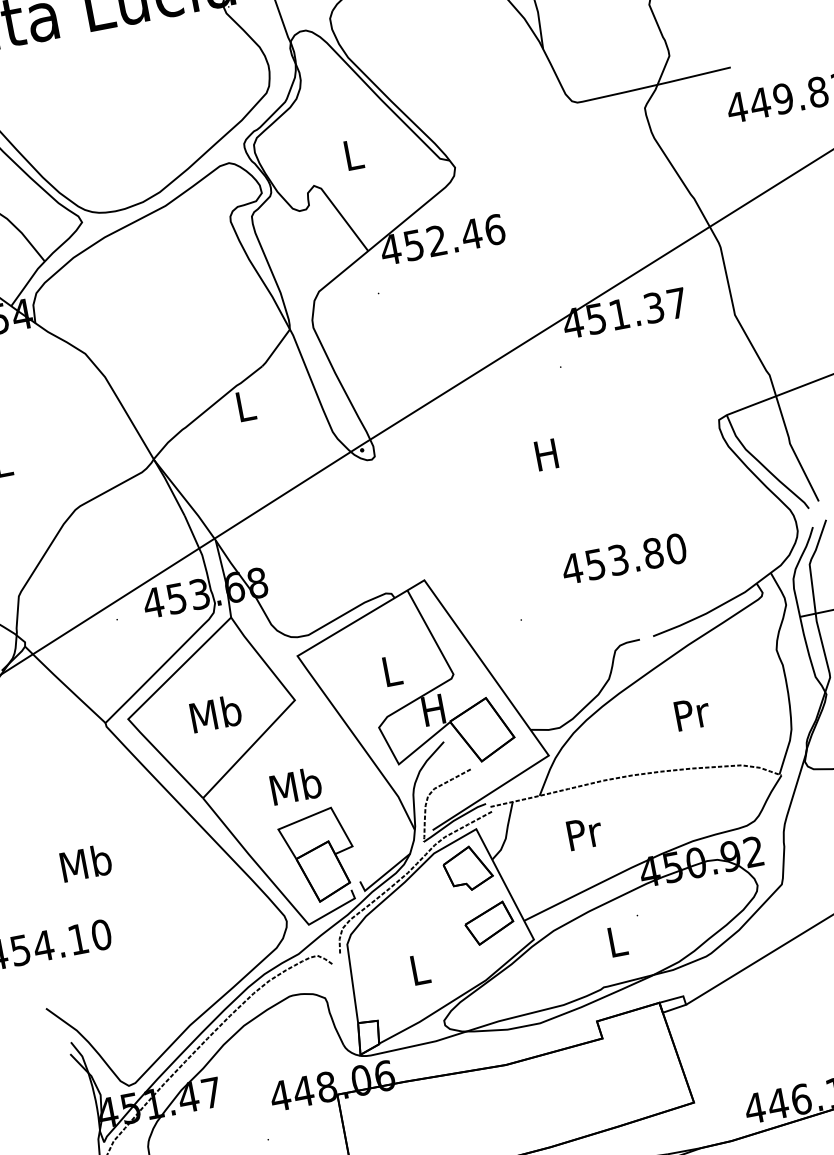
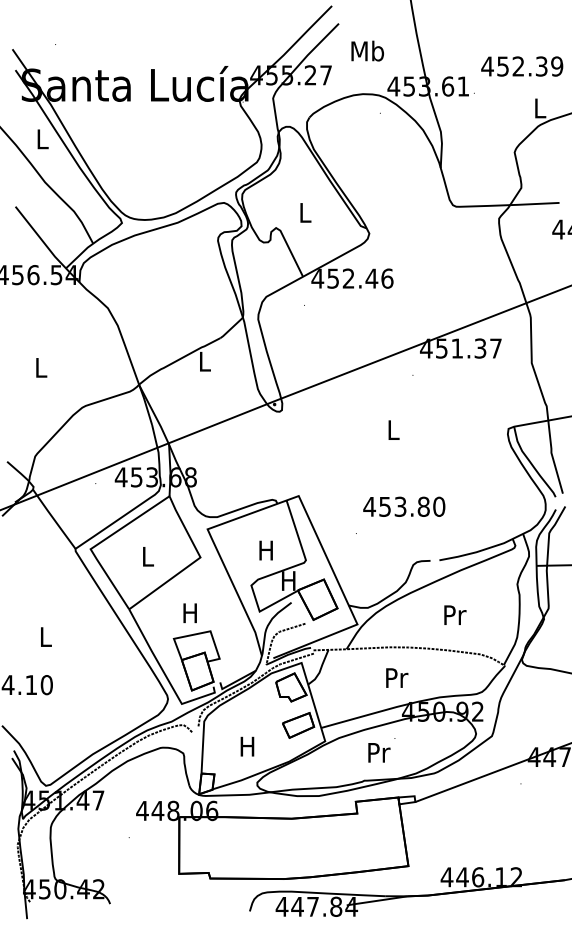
text: (545, 454) -> (392, 429), H -> L
text: (624, 558) -> (404, 506), moved
text: (390, 671) -> (265, 550), L -> H
text: (215, 713) -> (147, 556), Mb -> L
text: (295, 785) -> (190, 612), Mb -> H
text: (585, 832) -> (397, 677), moved
text: (85, 862) -> (45, 636), Mb -> L
text: (618, 940) -> (379, 752), L -> Pr
text: (419, 969) -> (247, 746), L -> H

